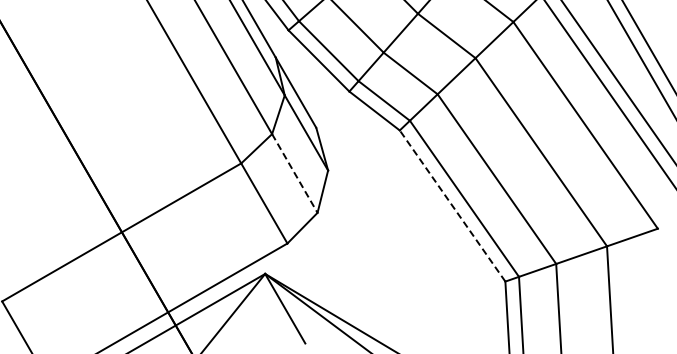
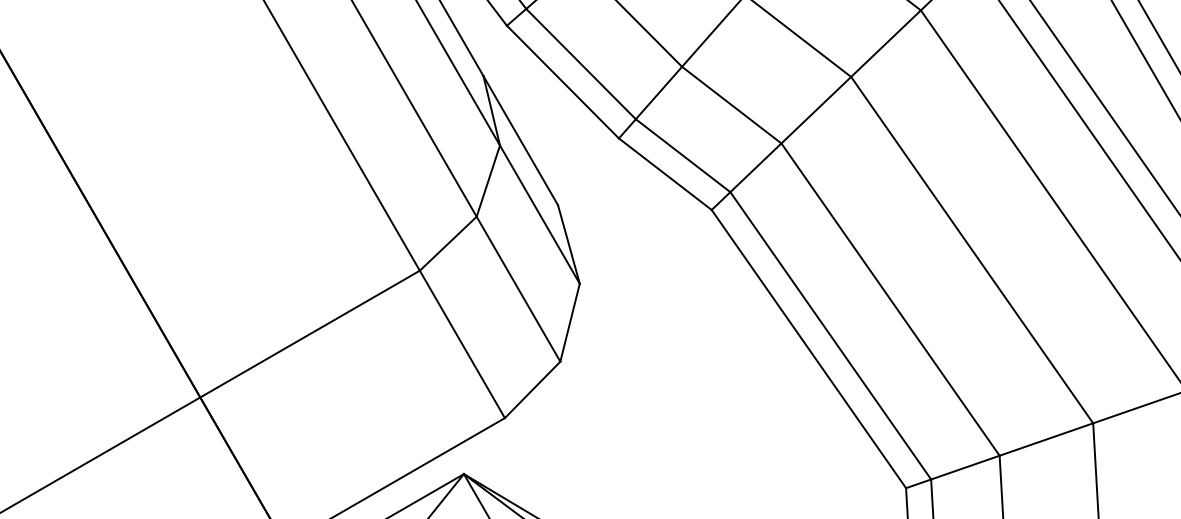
line: (295, 173) -> (519, 289), dashed -> solid
line: (452, 205) -> (808, 348), dashed -> solid

